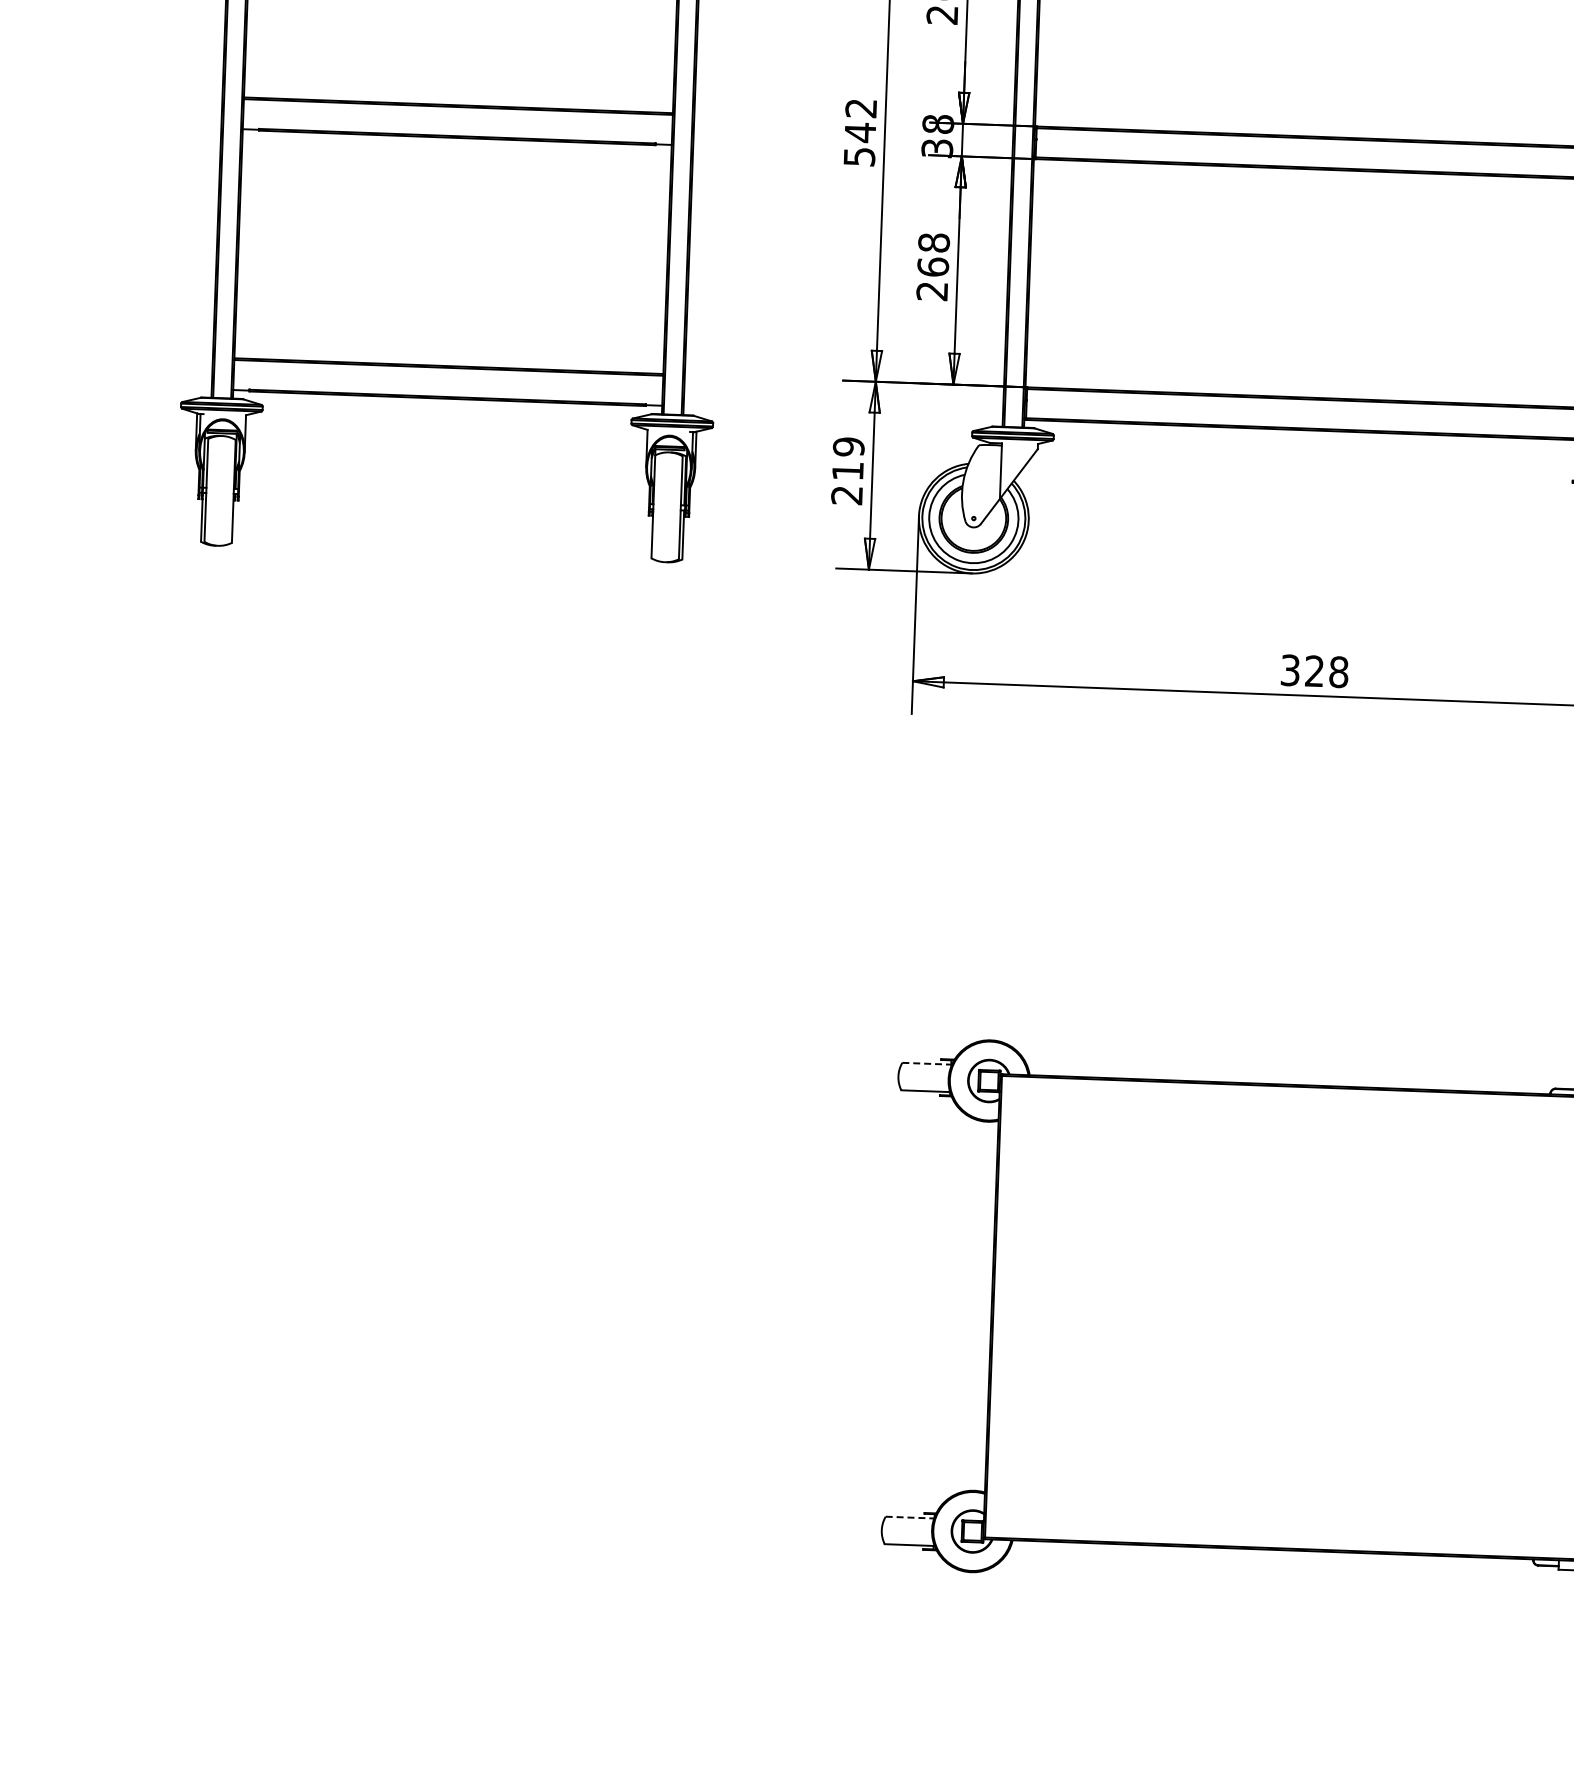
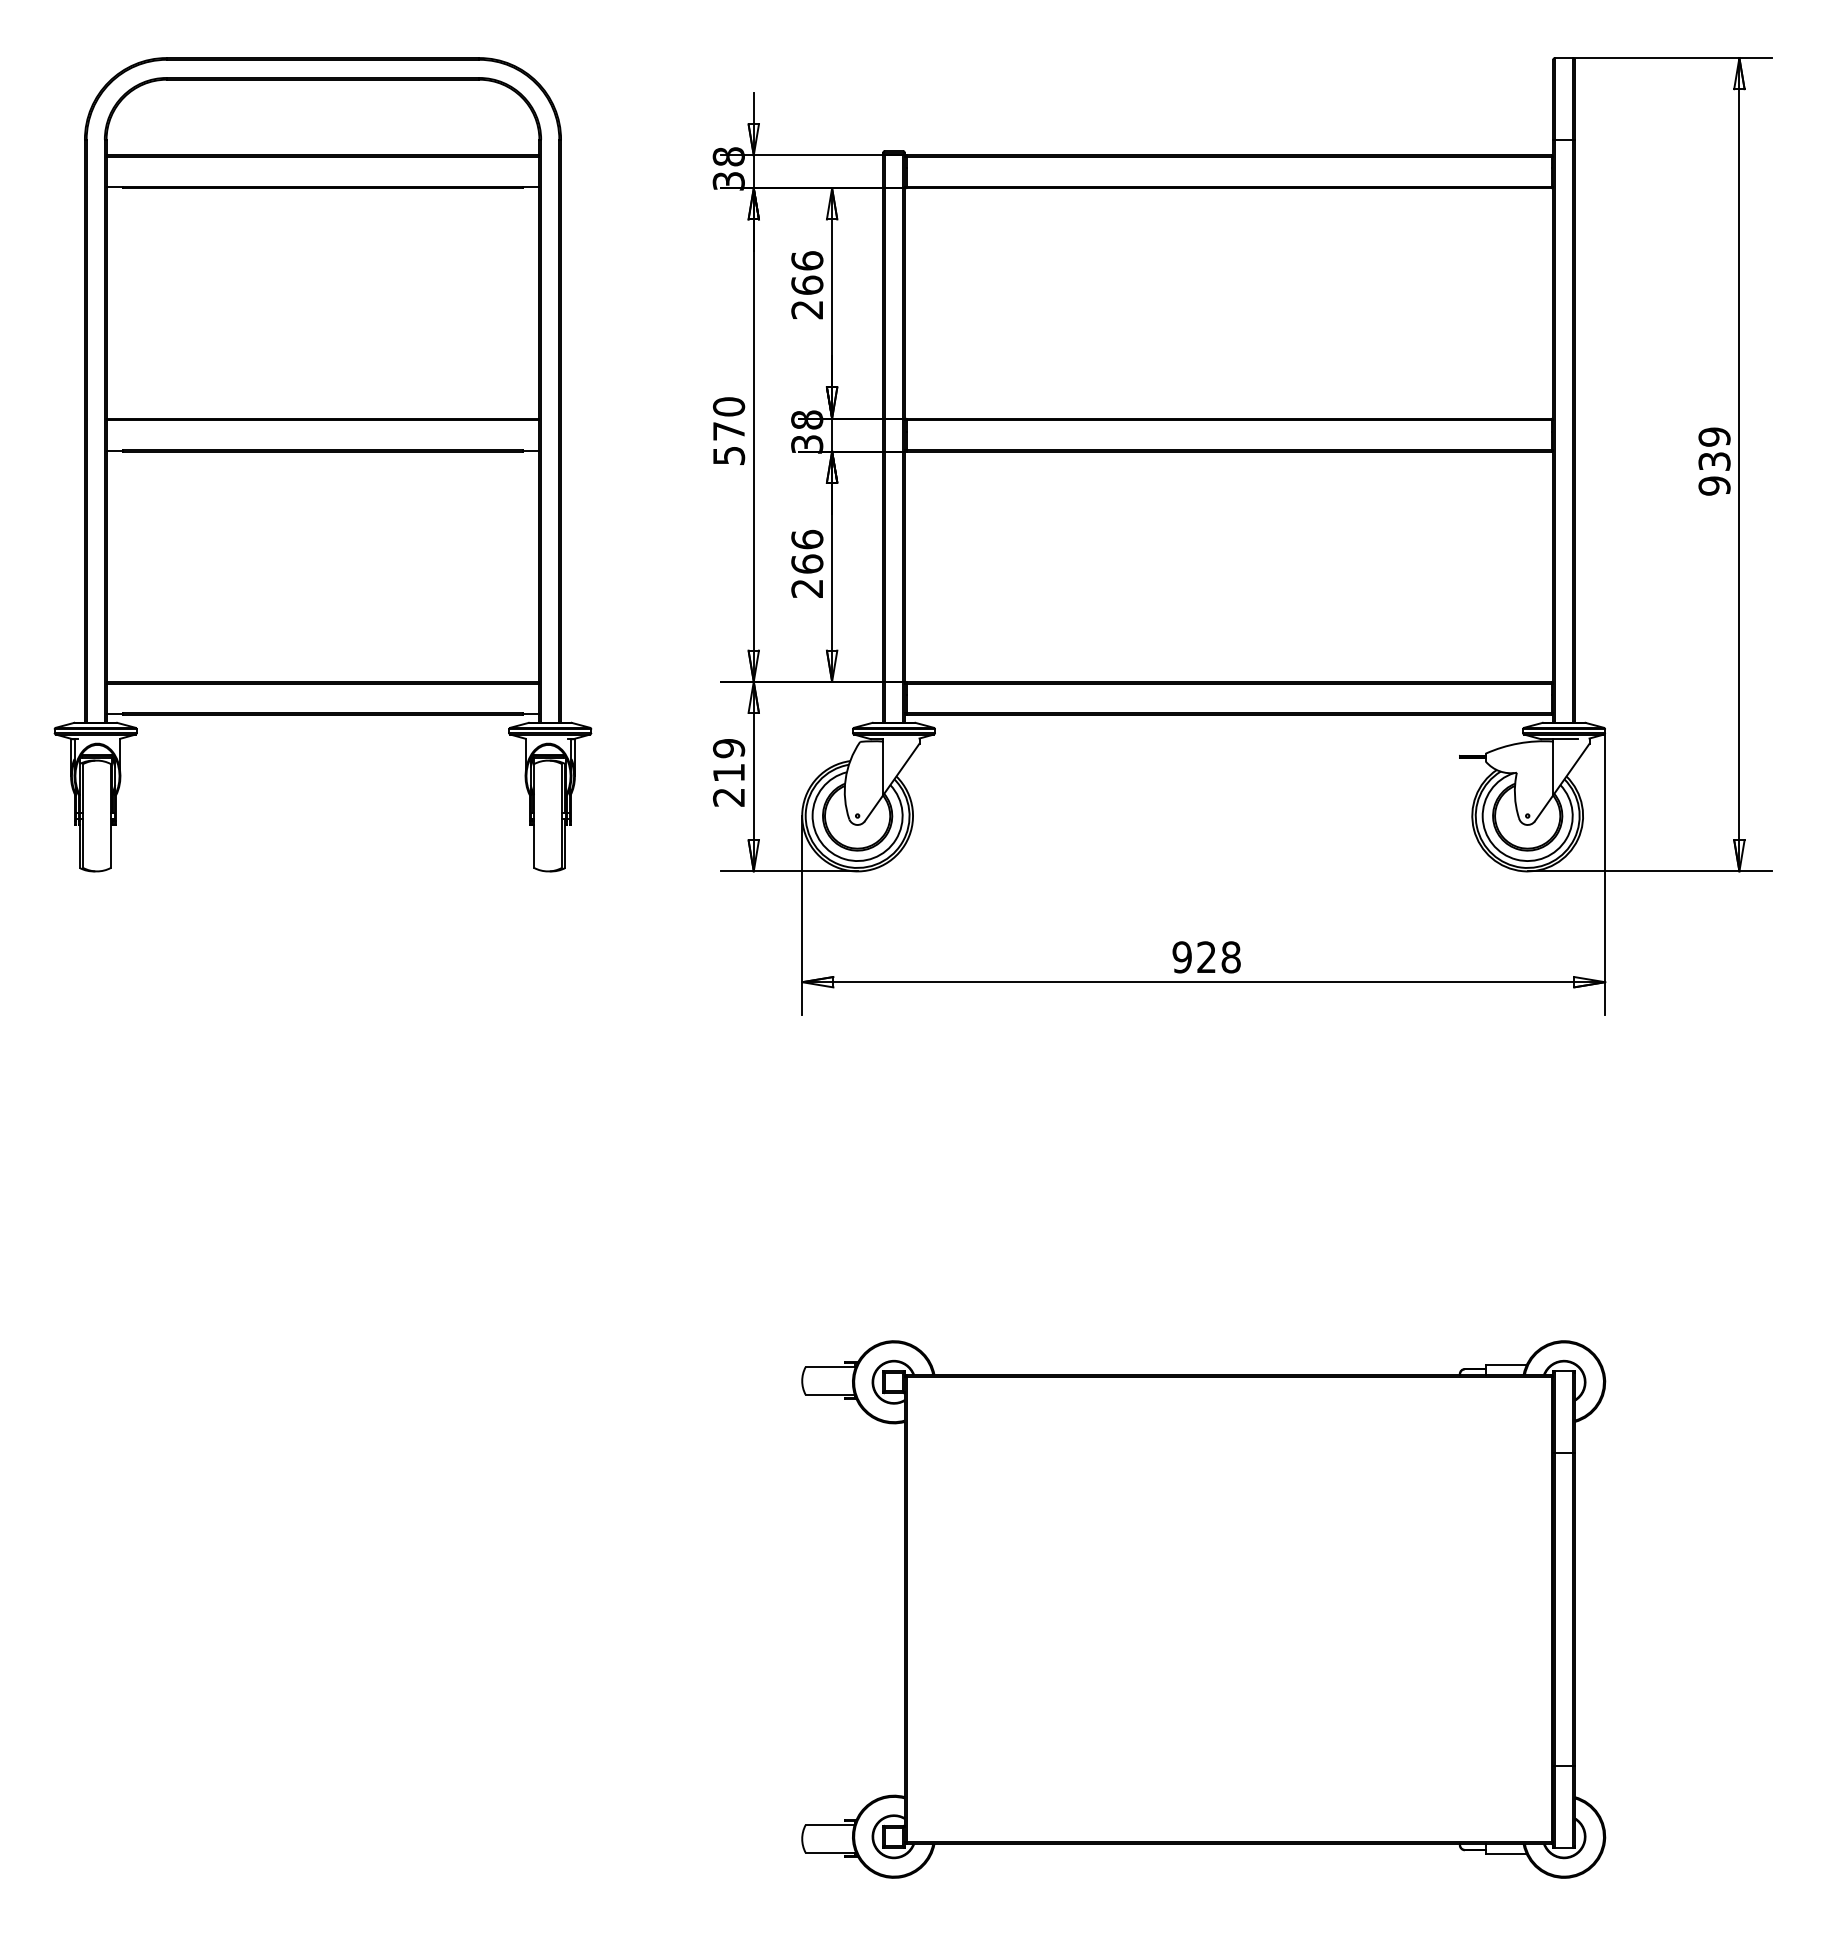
text: (861, 120) -> (729, 419), 542 -> 570
text: (934, 242) -> (807, 539), 268 -> 266
text: (1289, 670) -> (1181, 957), 328 -> 928
line: (927, 1064) -> (831, 1367), dashed -> solid
line: (910, 1518) -> (830, 1825), dashed -> solid

